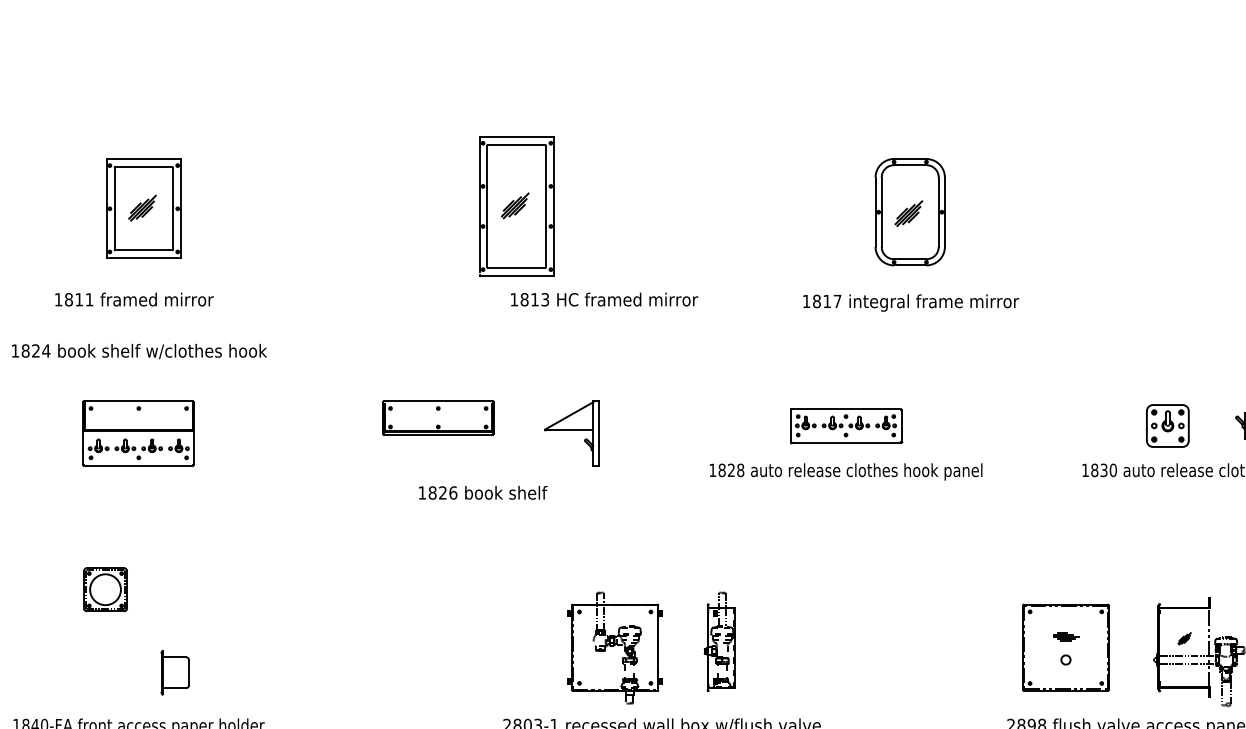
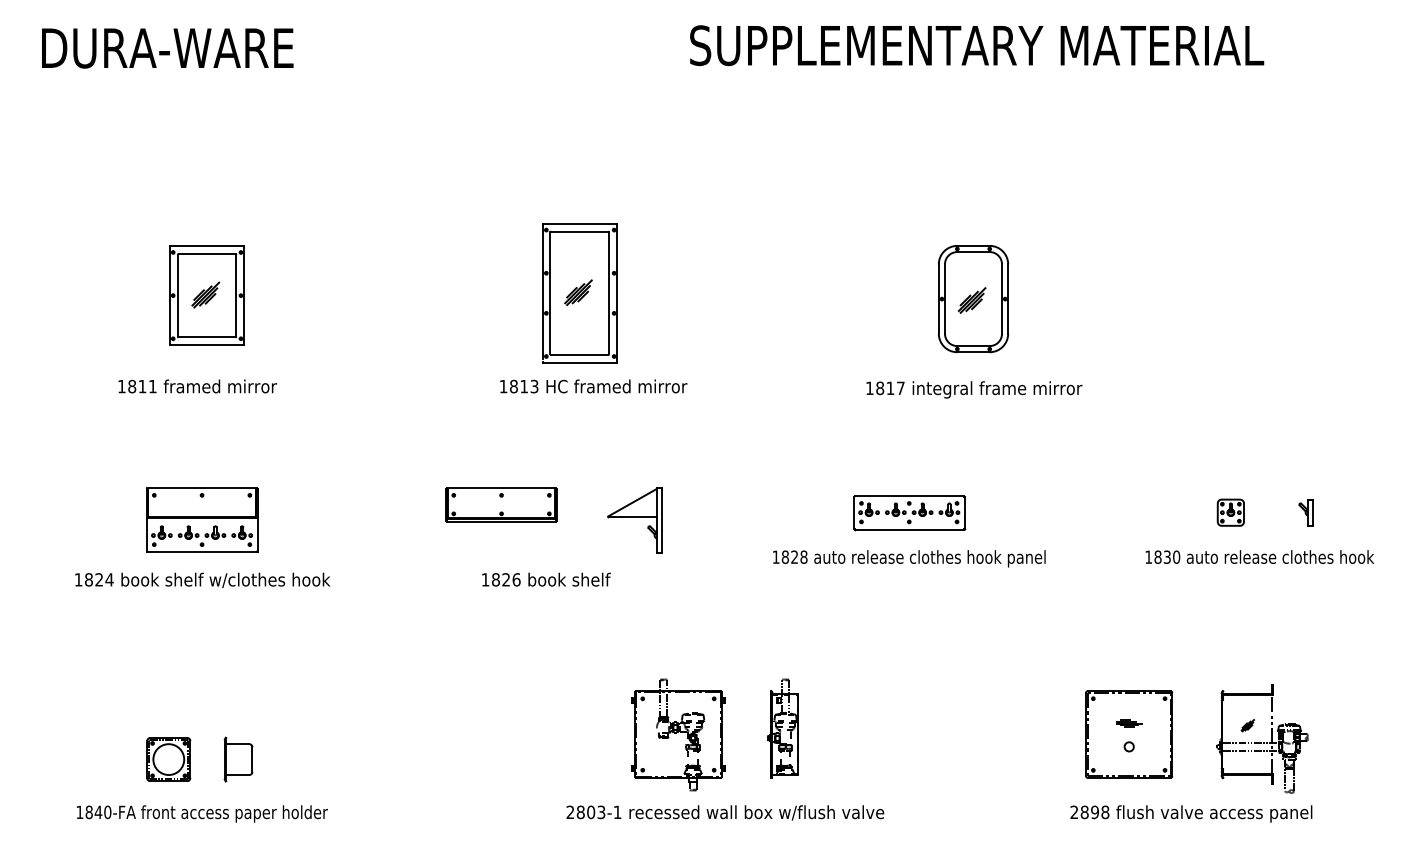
text: (604, 299) -> (593, 386), moved
text: (139, 350) -> (202, 579), moved
part: (1167, 425) -> (1230, 512), size x0.62
part: (105, 589) -> (168, 759), moved

